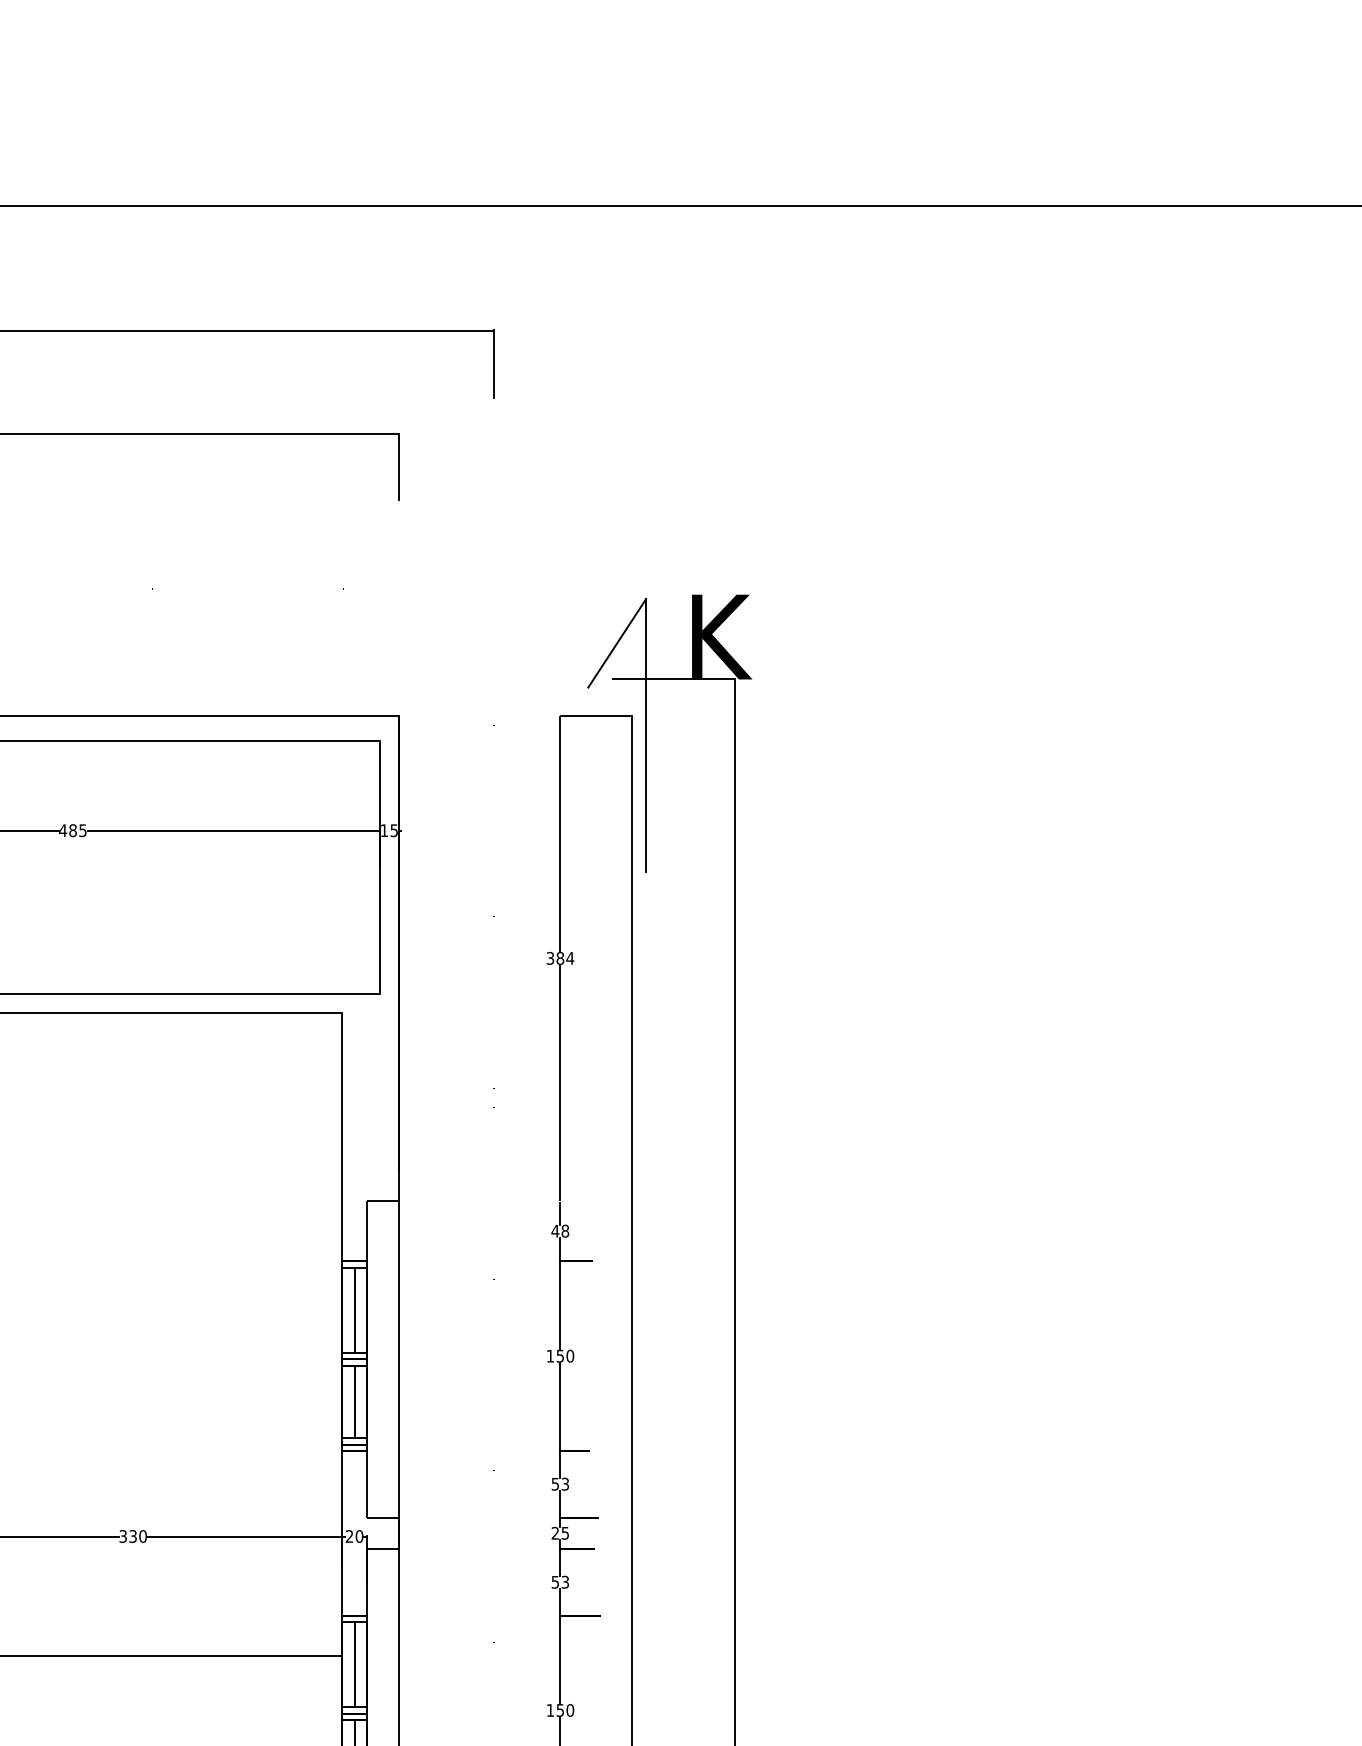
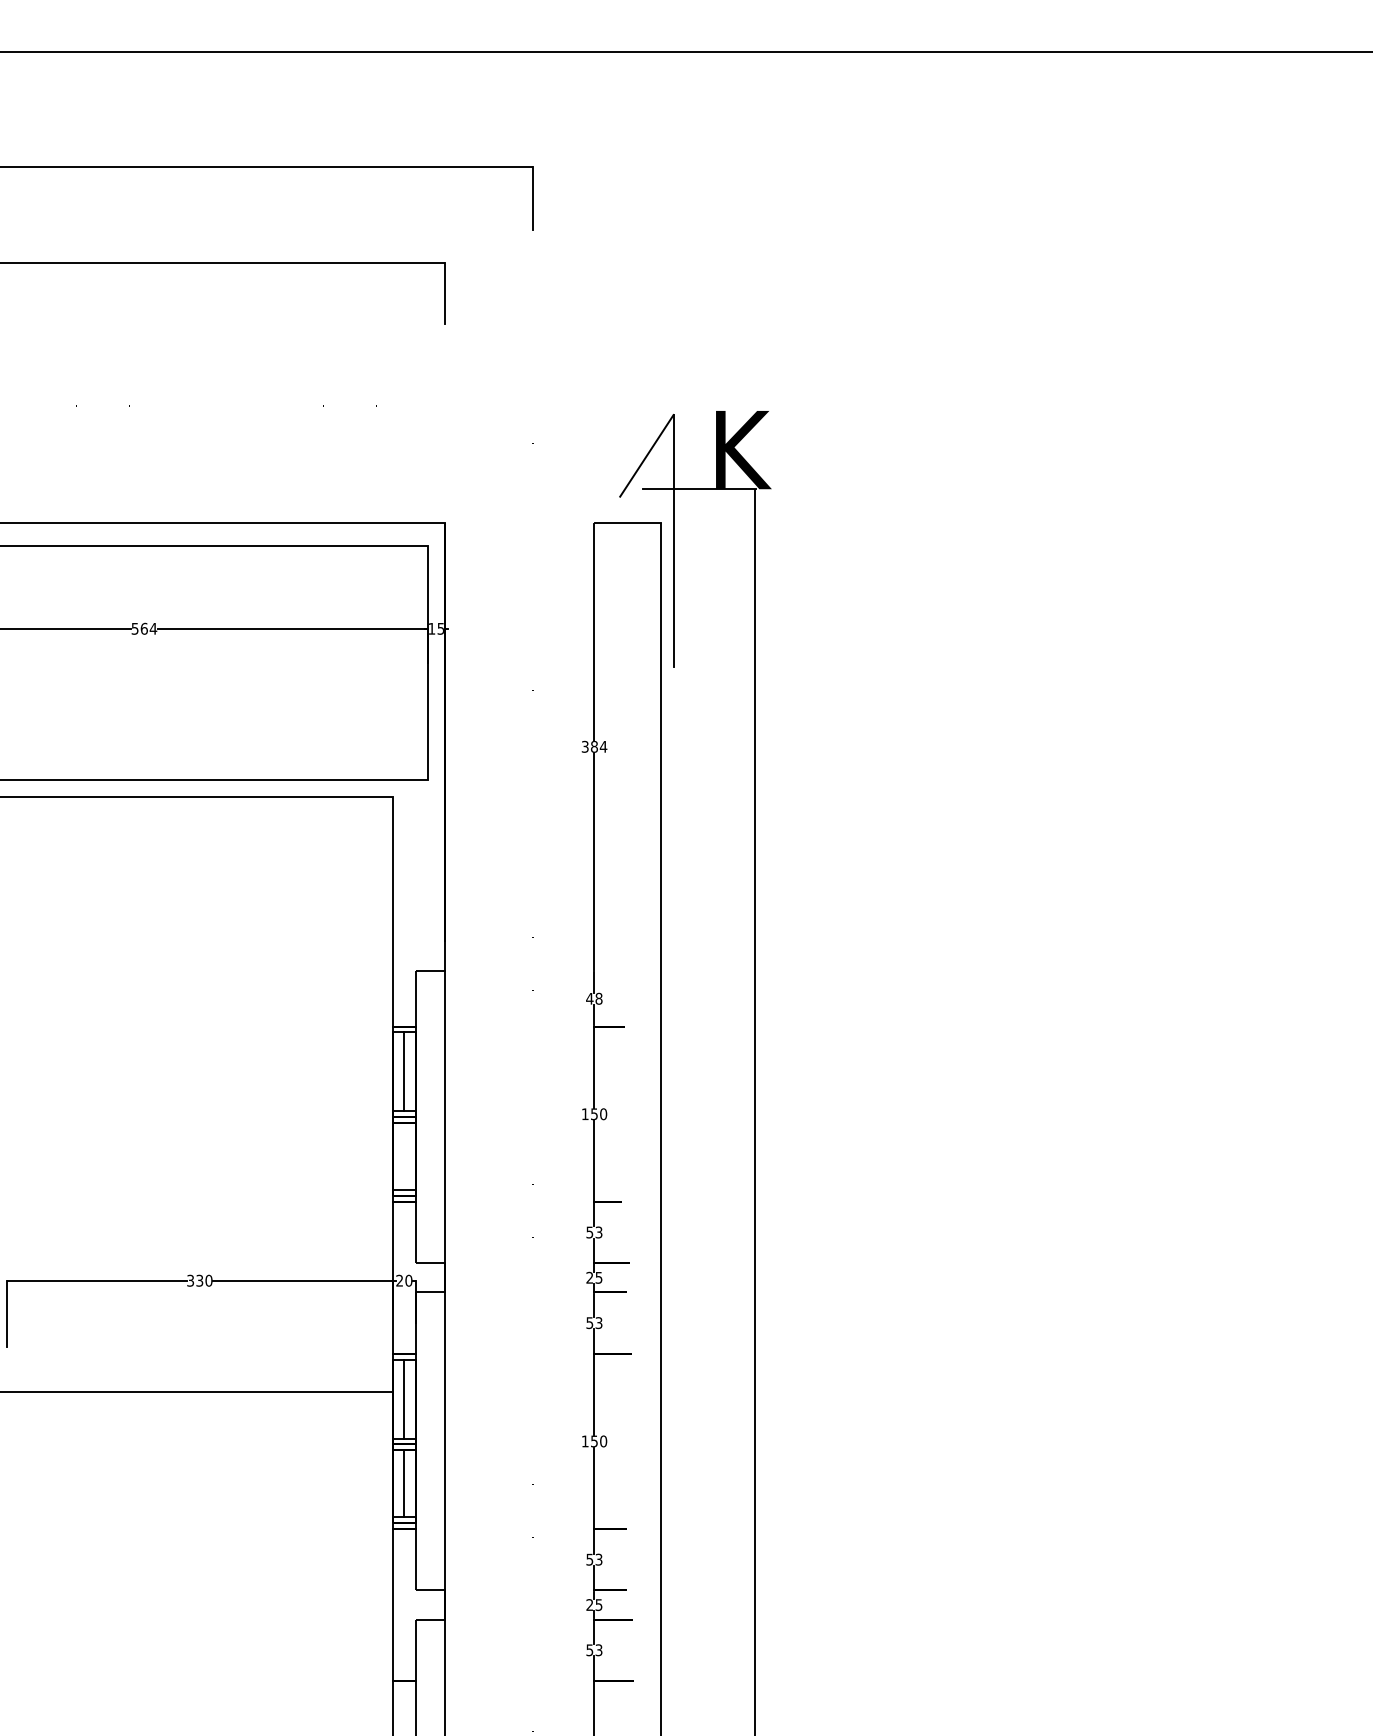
text: (73, 830) -> (144, 628), 485 -> 564
line: (354, 1401) -> (404, 1156), removed

